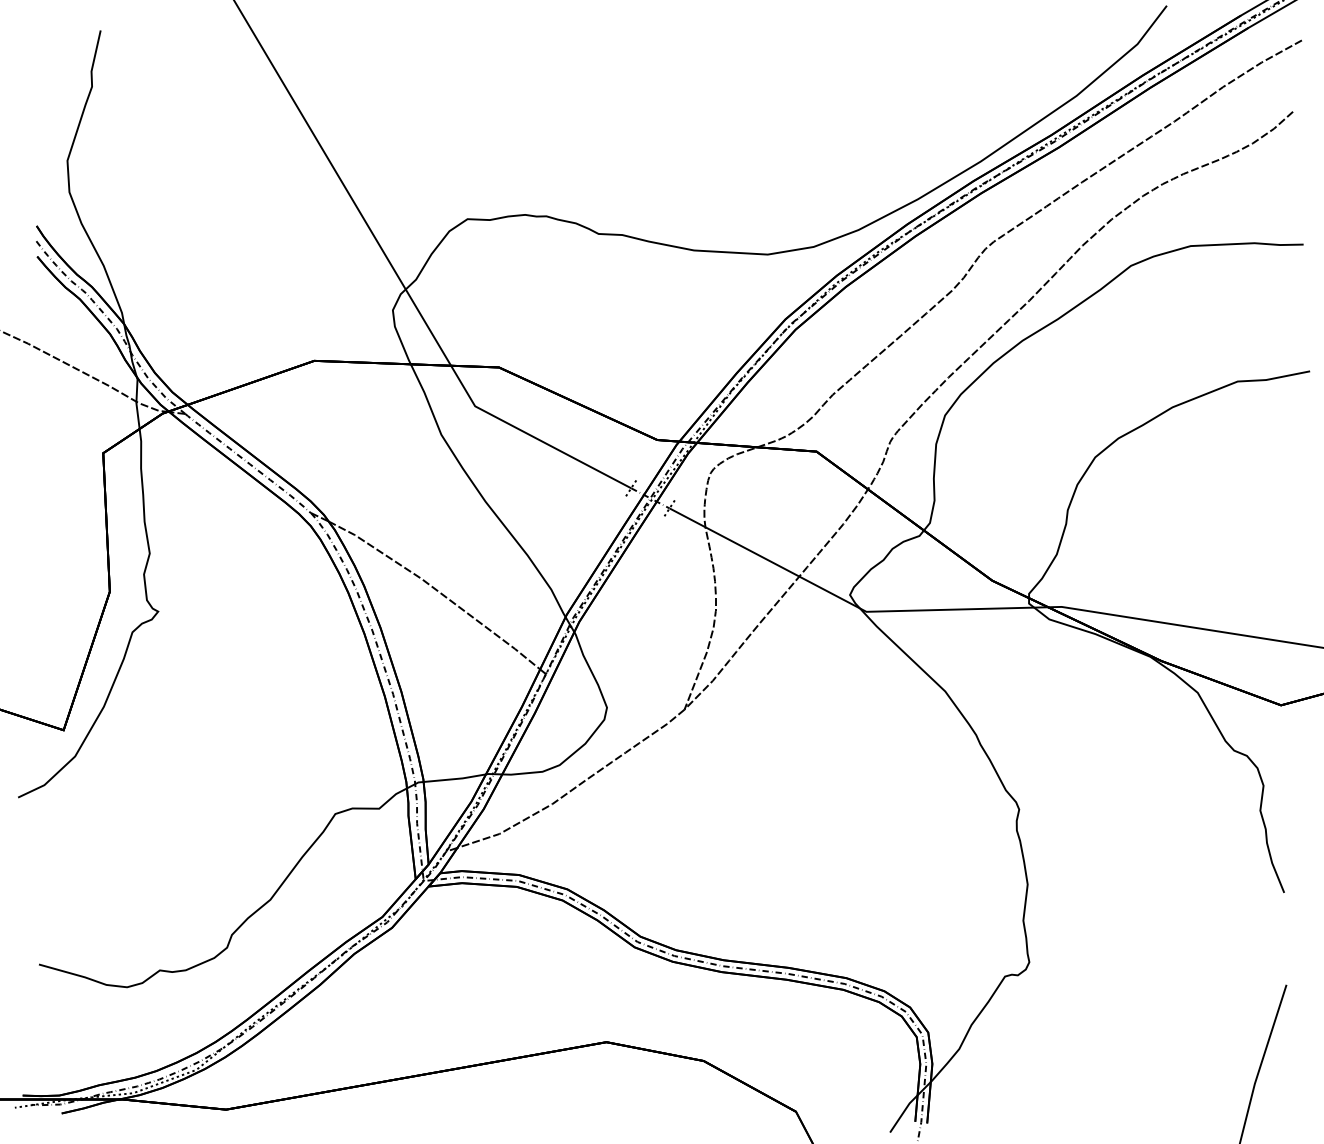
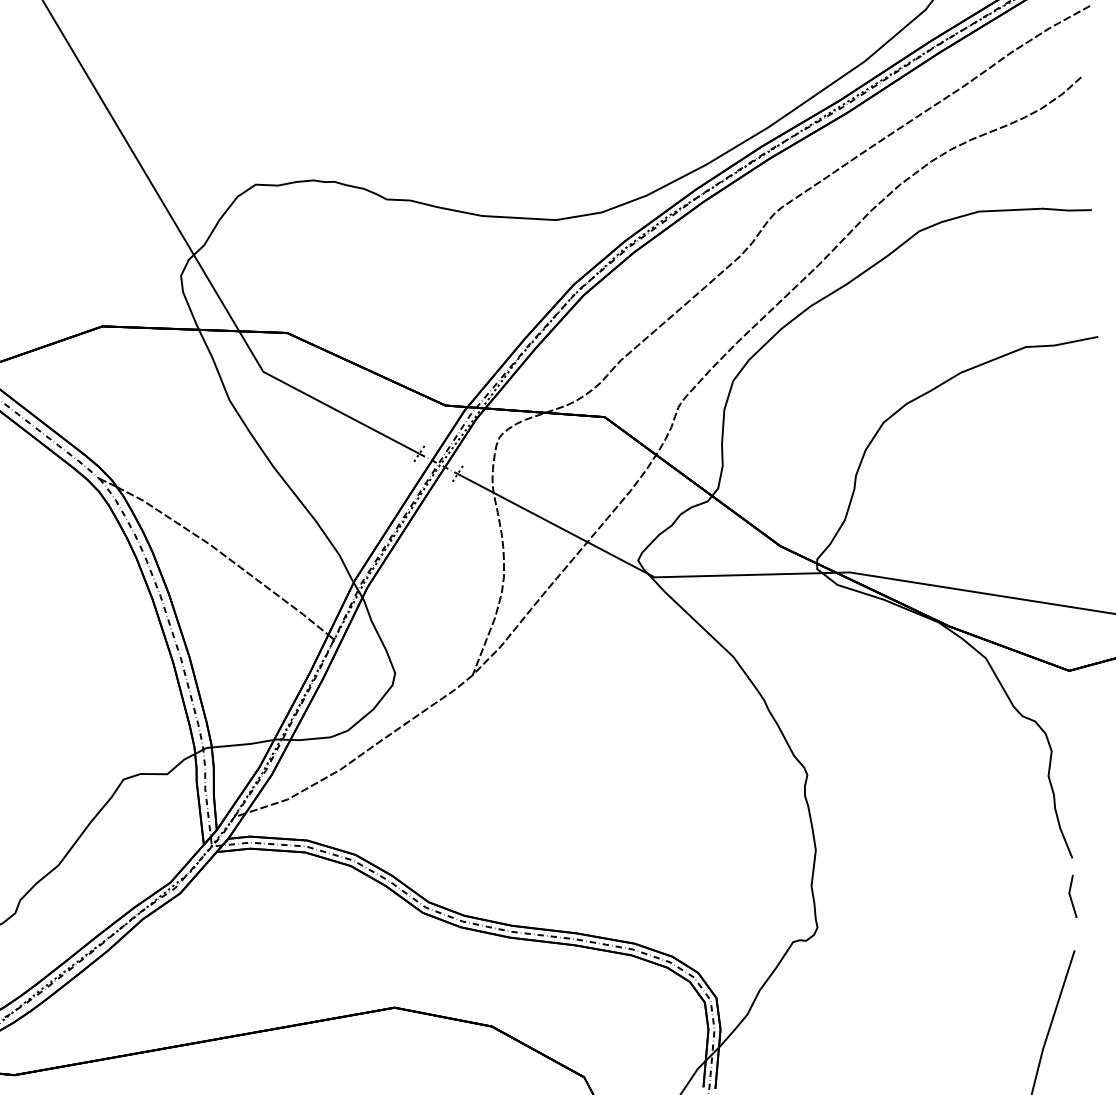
line: (1283, 931) -> (1071, 897), added

